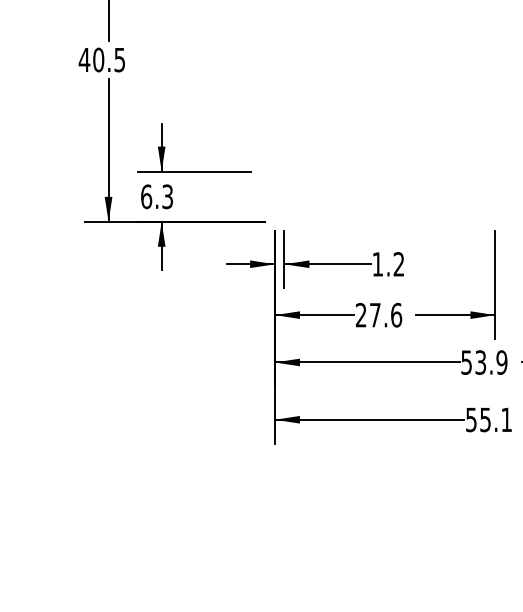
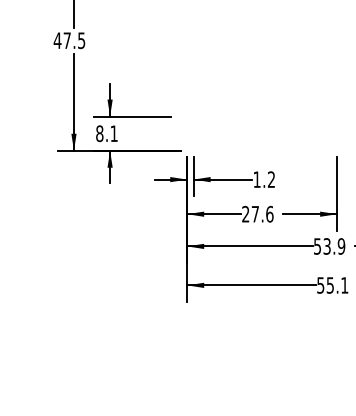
text: (99, 59) -> (67, 40), 40.5 -> 47.5
text: (156, 196) -> (106, 133), 6.3 -> 8.1

